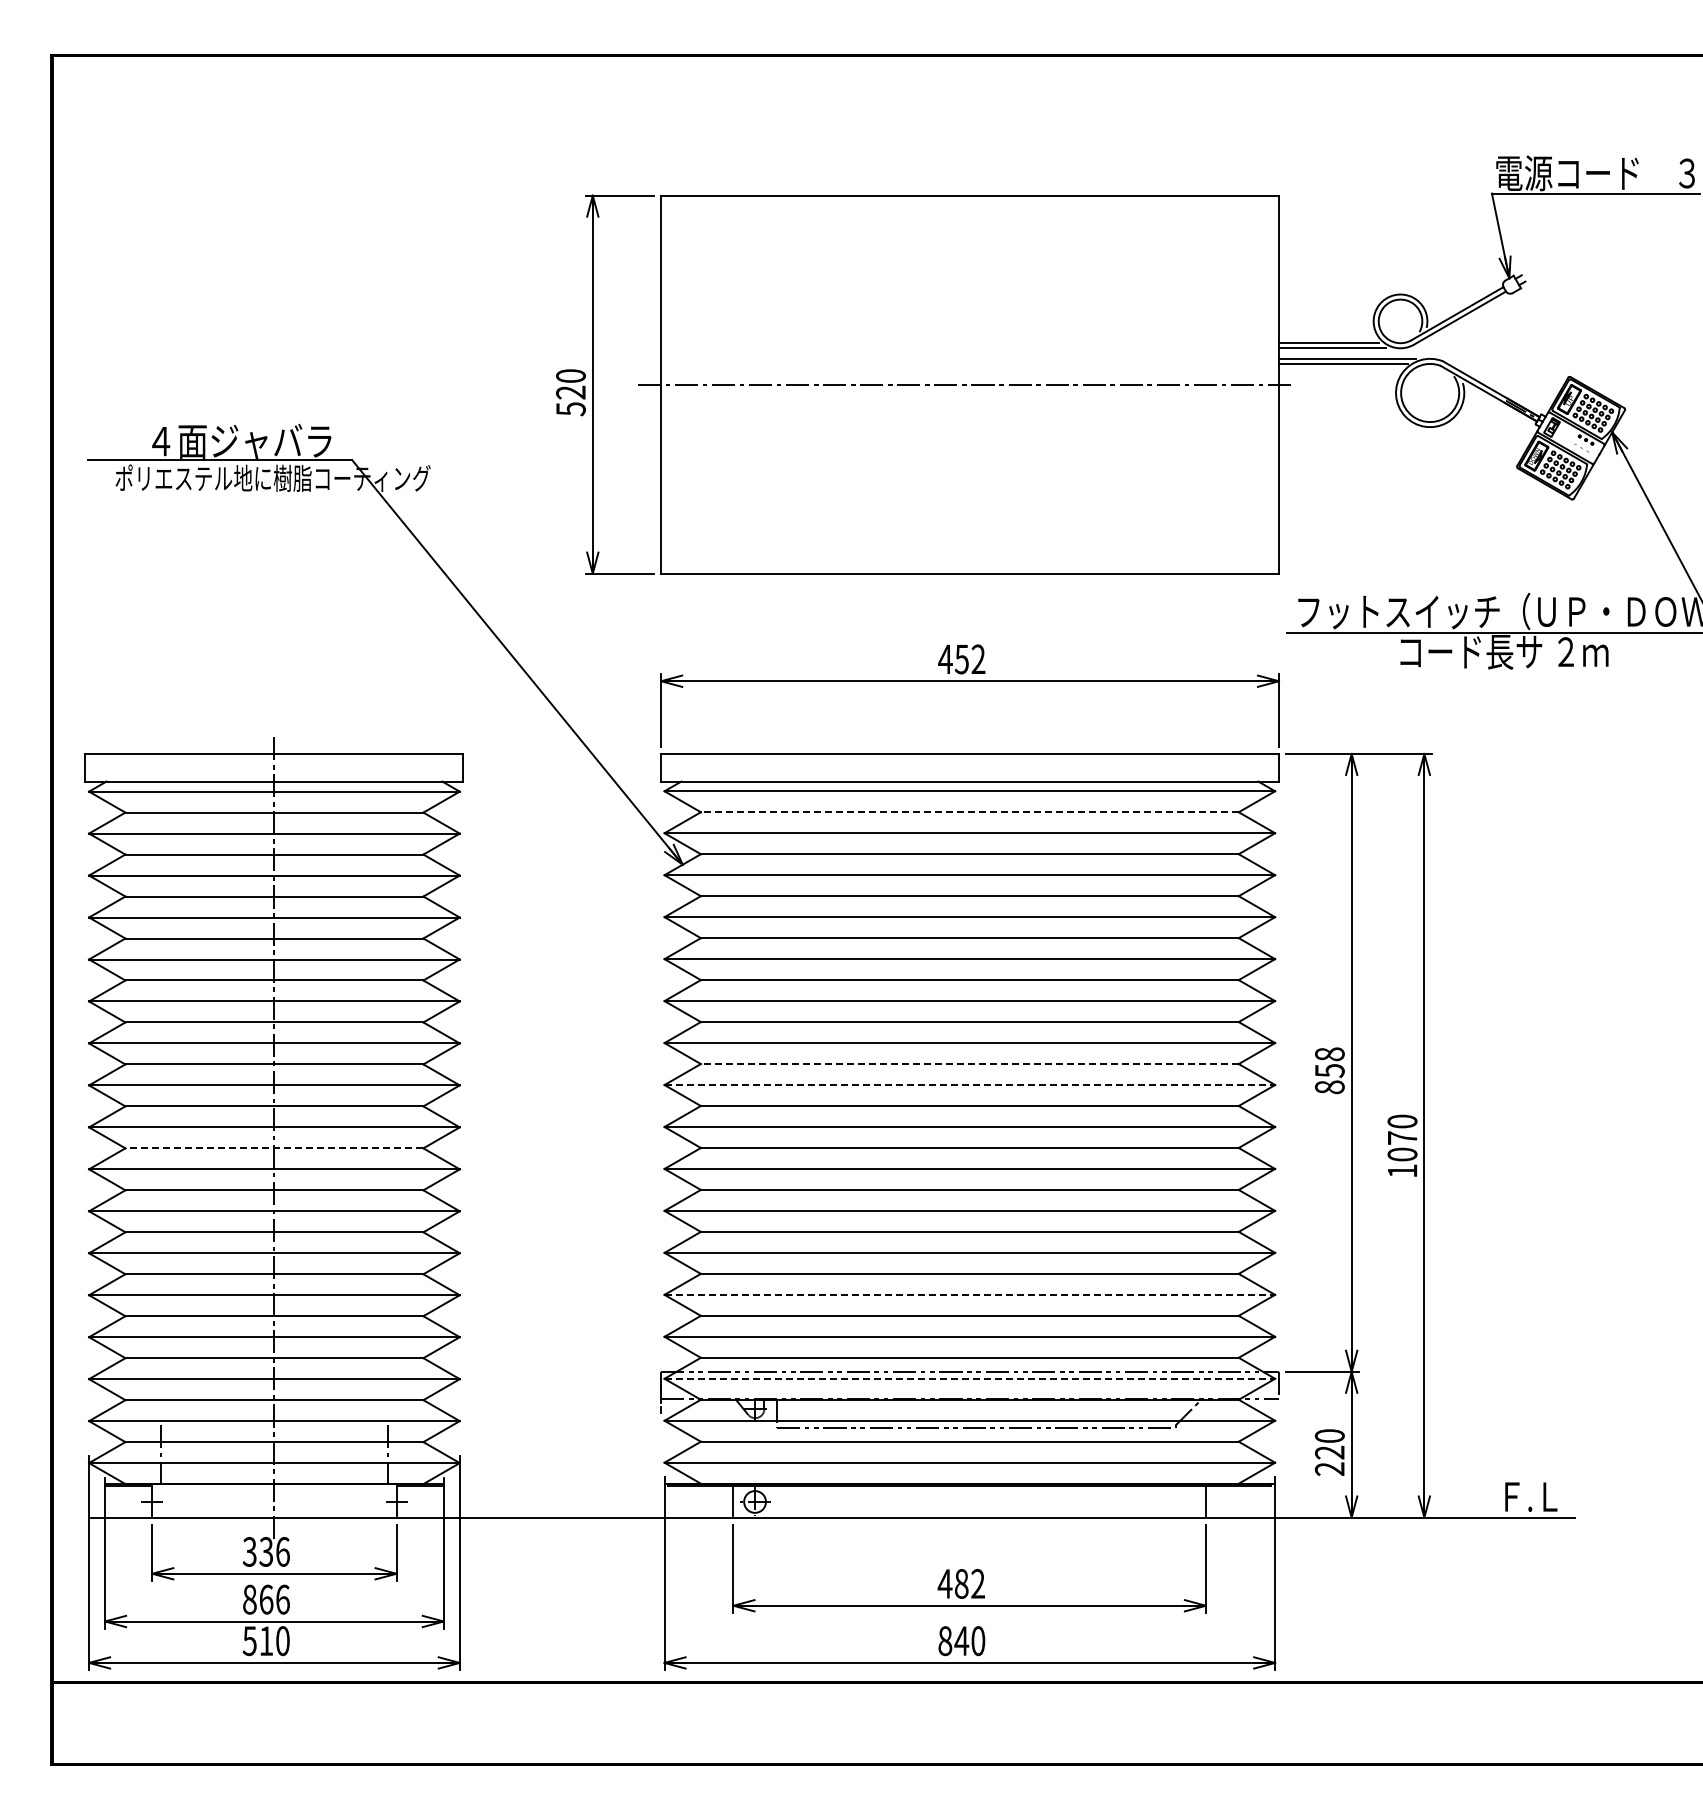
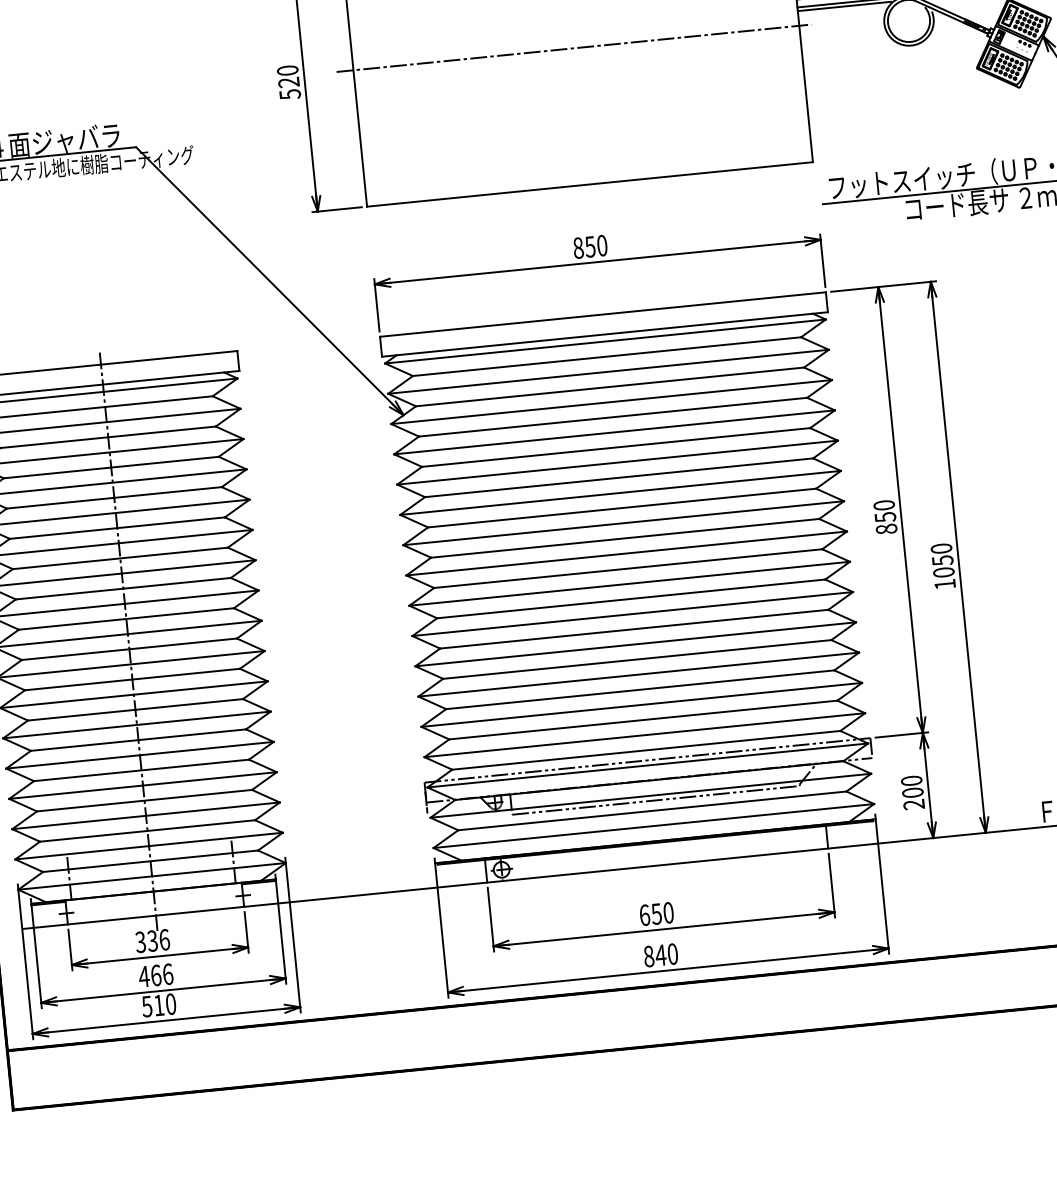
text: (961, 659) -> (590, 247), 452 -> 850
line: (969, 812) -> (606, 356), dashed -> solid
text: (1329, 1054) -> (884, 505), 858 -> 850
line: (969, 1064) -> (624, 538), dashed -> solid
line: (970, 1085) -> (627, 553), dashed -> solid
text: (1402, 1138) -> (942, 560), 1070 -> 1050
line: (273, 1148) -> (128, 649), dashed -> solid
line: (970, 1294) -> (642, 704), dashed -> solid
line: (970, 1378) -> (648, 765), dashed -> solid
text: (1329, 1452) -> (912, 792), 220 -> 200
text: (960, 1583) -> (655, 913), 482 -> 650
text: (249, 1599) -> (143, 976), 866 -> 466

